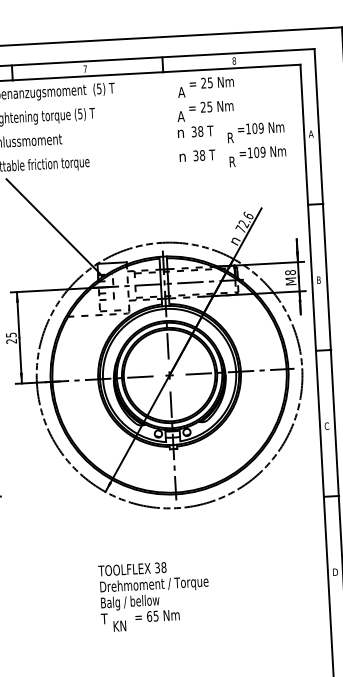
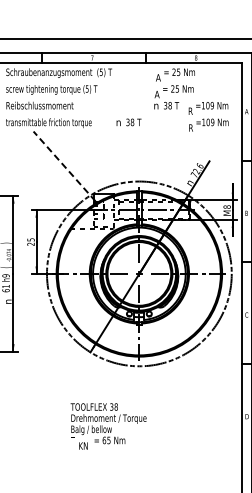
text: (196, 155) -> (128, 122), moved
line: (53, 227) -> (64, 166), solid -> dashed
text: (154, 596) -> (108, 426), moved

